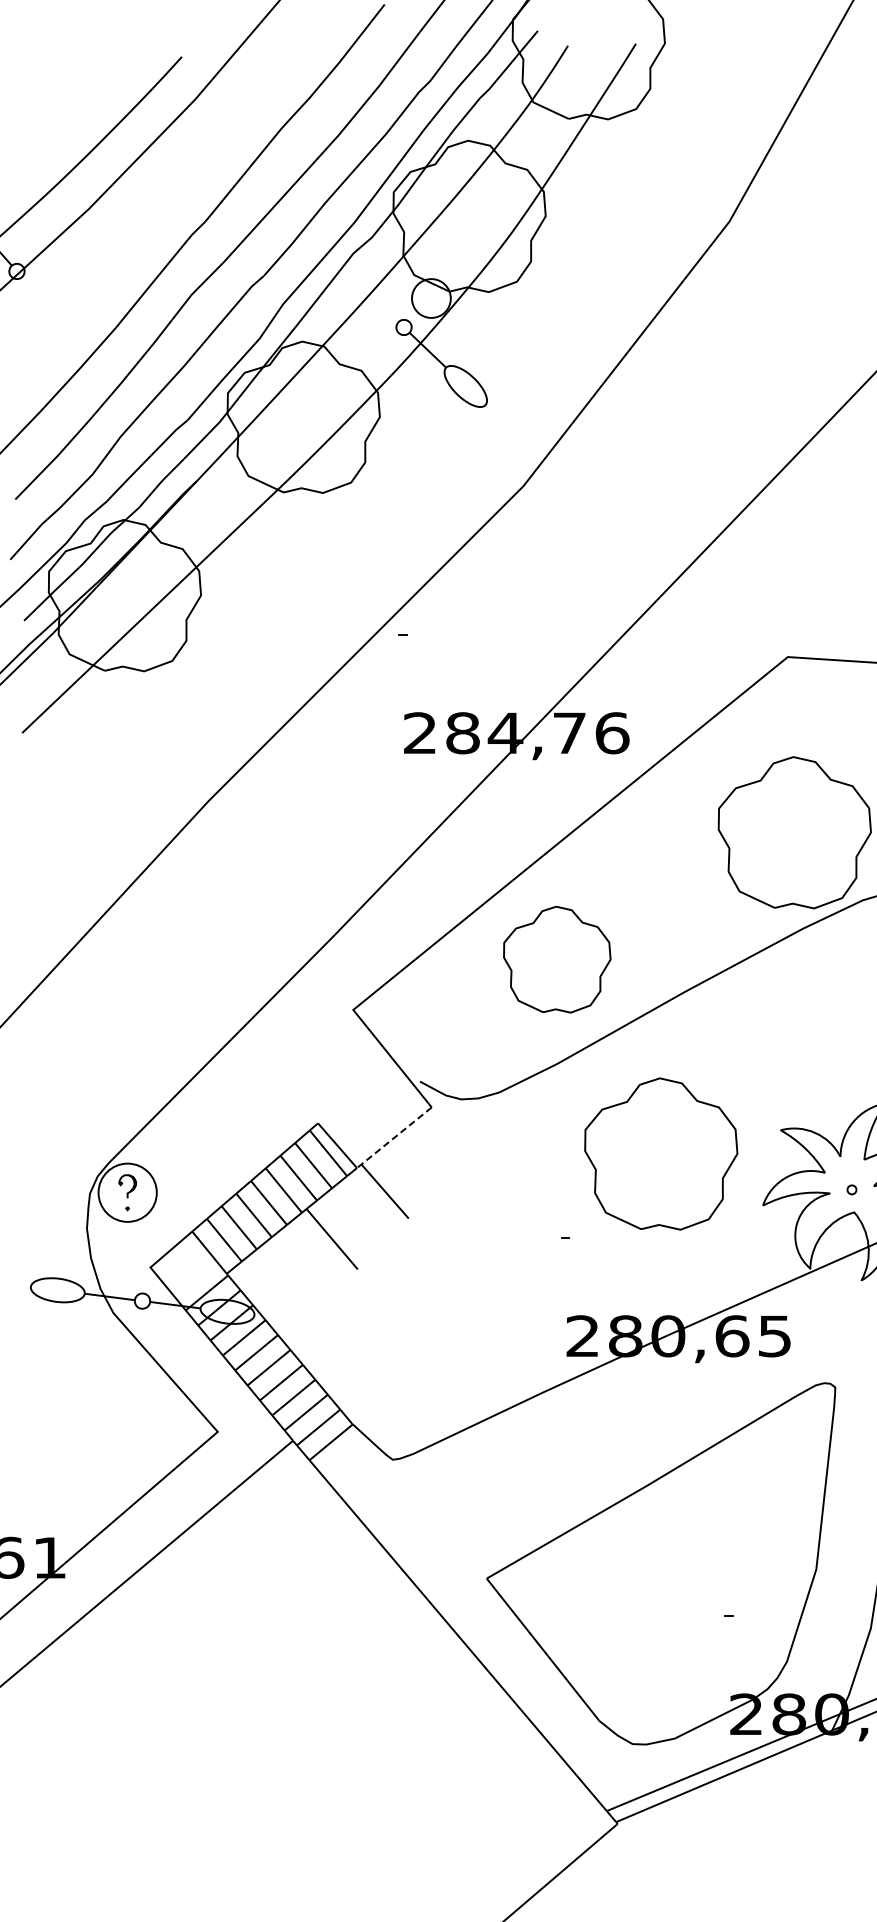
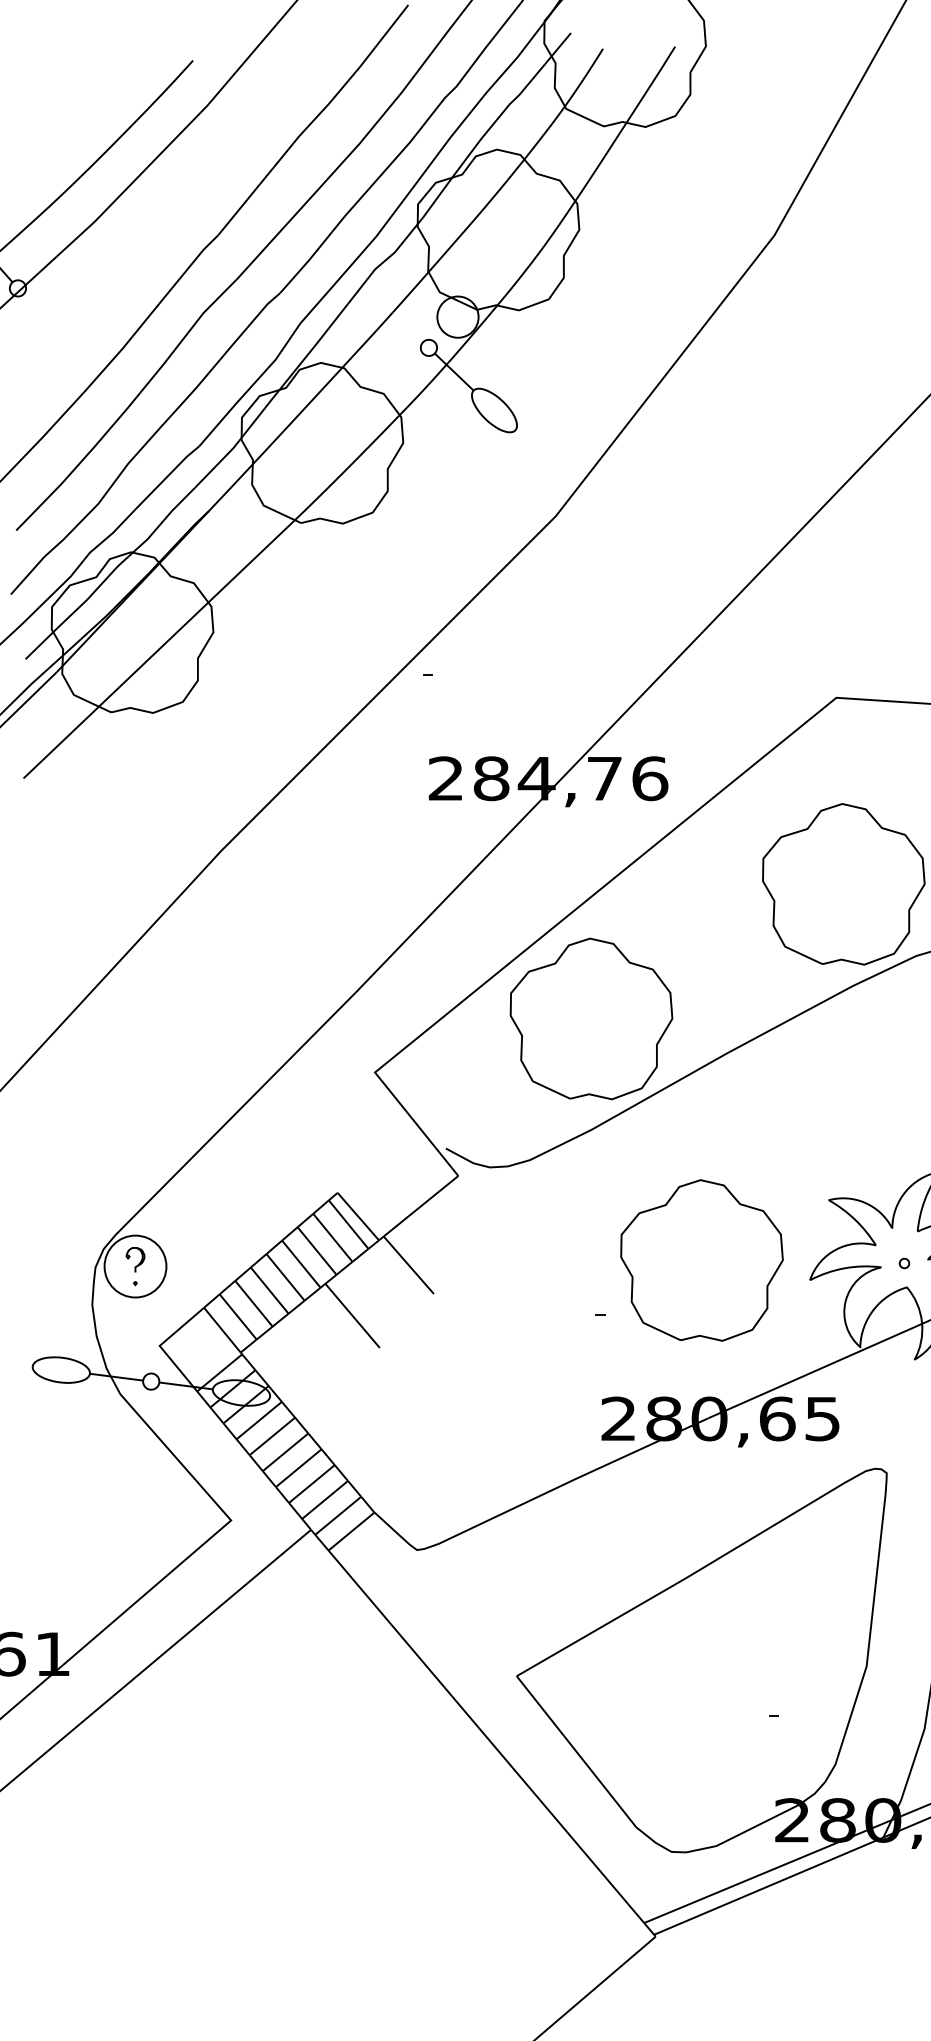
part: (557, 959) -> (591, 1018), size x1.43
line: (394, 1138) -> (418, 1208), dashed -> solid
part: (661, 1153) -> (702, 1259), moved

